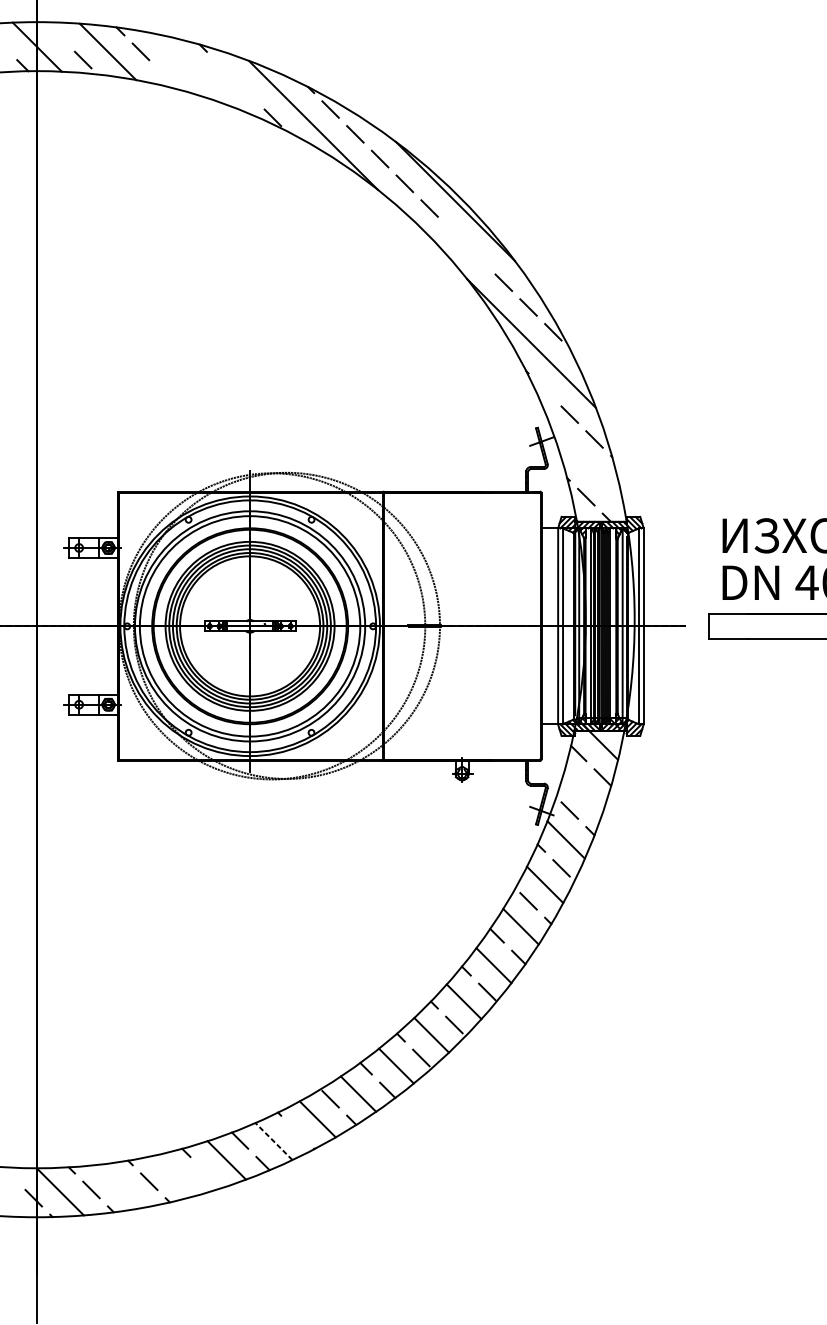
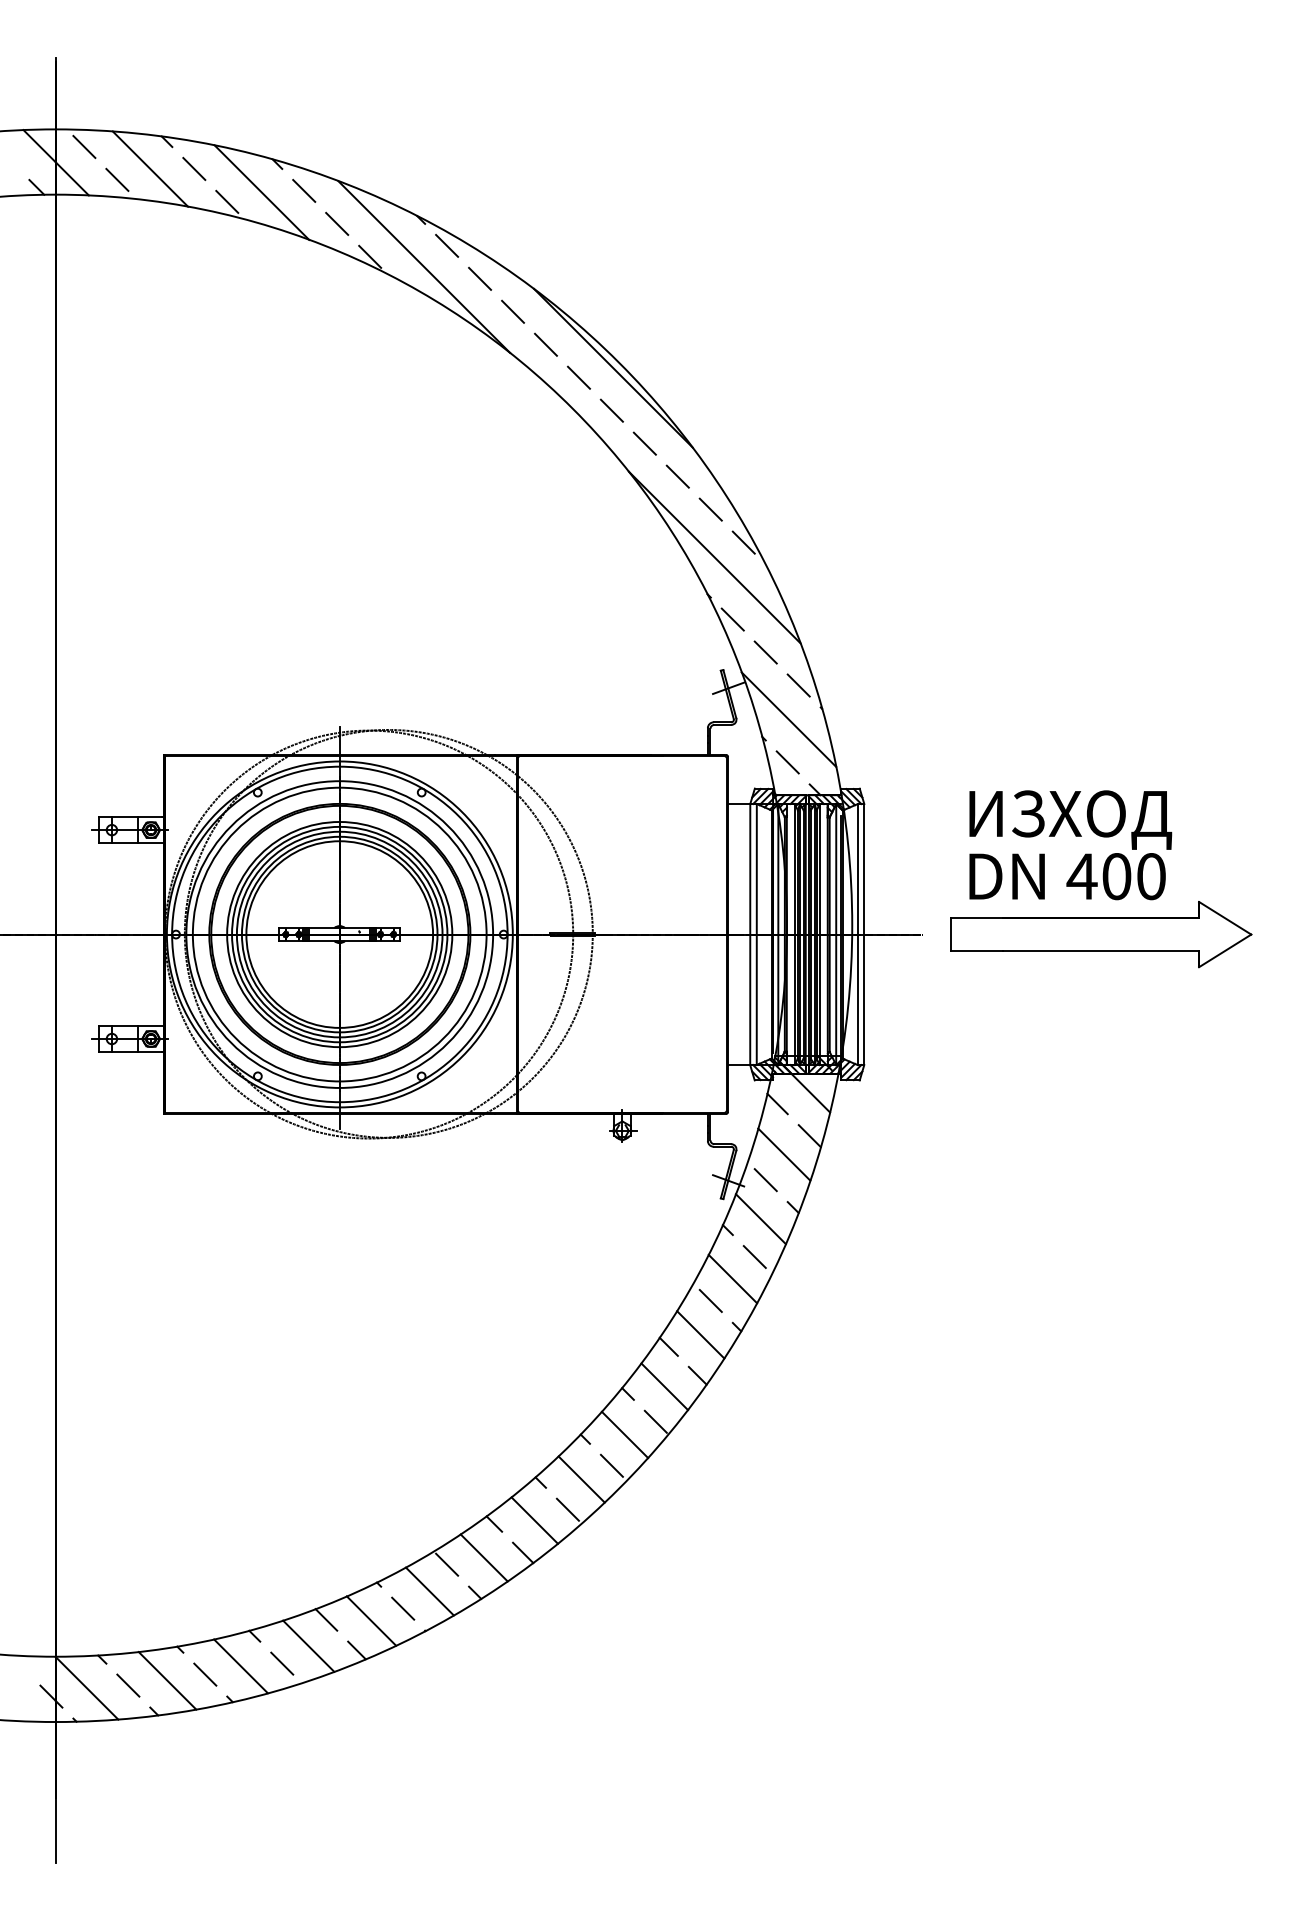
line: (58, 34) -> (84, 146), added
line: (223, 68) -> (304, 190), added
line: (191, 69) -> (261, 192), added
line: (165, 76) -> (227, 201), added
line: (248, 92) -> (337, 223), added
line: (454, 233) -> (611, 410), added
line: (478, 257) -> (644, 443), added
line: (544, 389) -> (732, 619), added
line: (586, 464) -> (788, 719), added
line: (583, 791) -> (784, 1154), added
line: (297, 1132) -> (403, 1608), added
line: (273, 1141) -> (371, 1621), dashed -> solid
line: (207, 1173) -> (282, 1663), added
line: (175, 1175) -> (240, 1666), added
line: (120, 1186) -> (167, 1680), added

